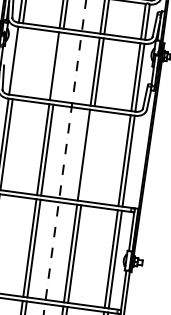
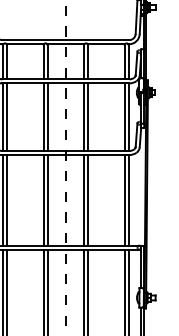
line: (18, 60) -> (7, 116), added
line: (58, 66) -> (47, 116), added
line: (88, 155) -> (88, 200), added

